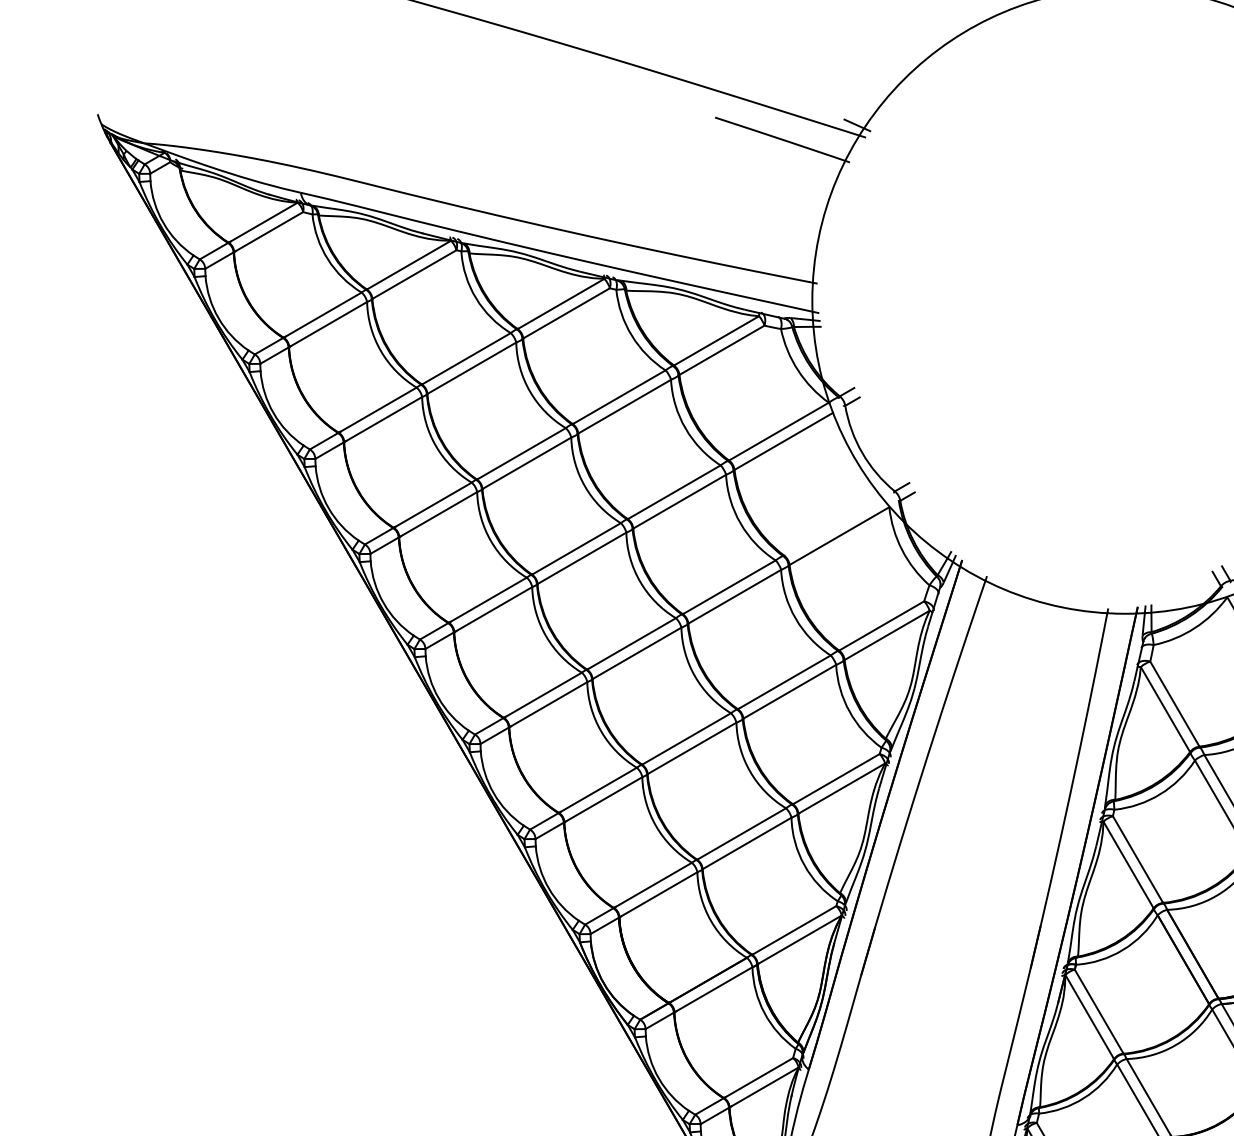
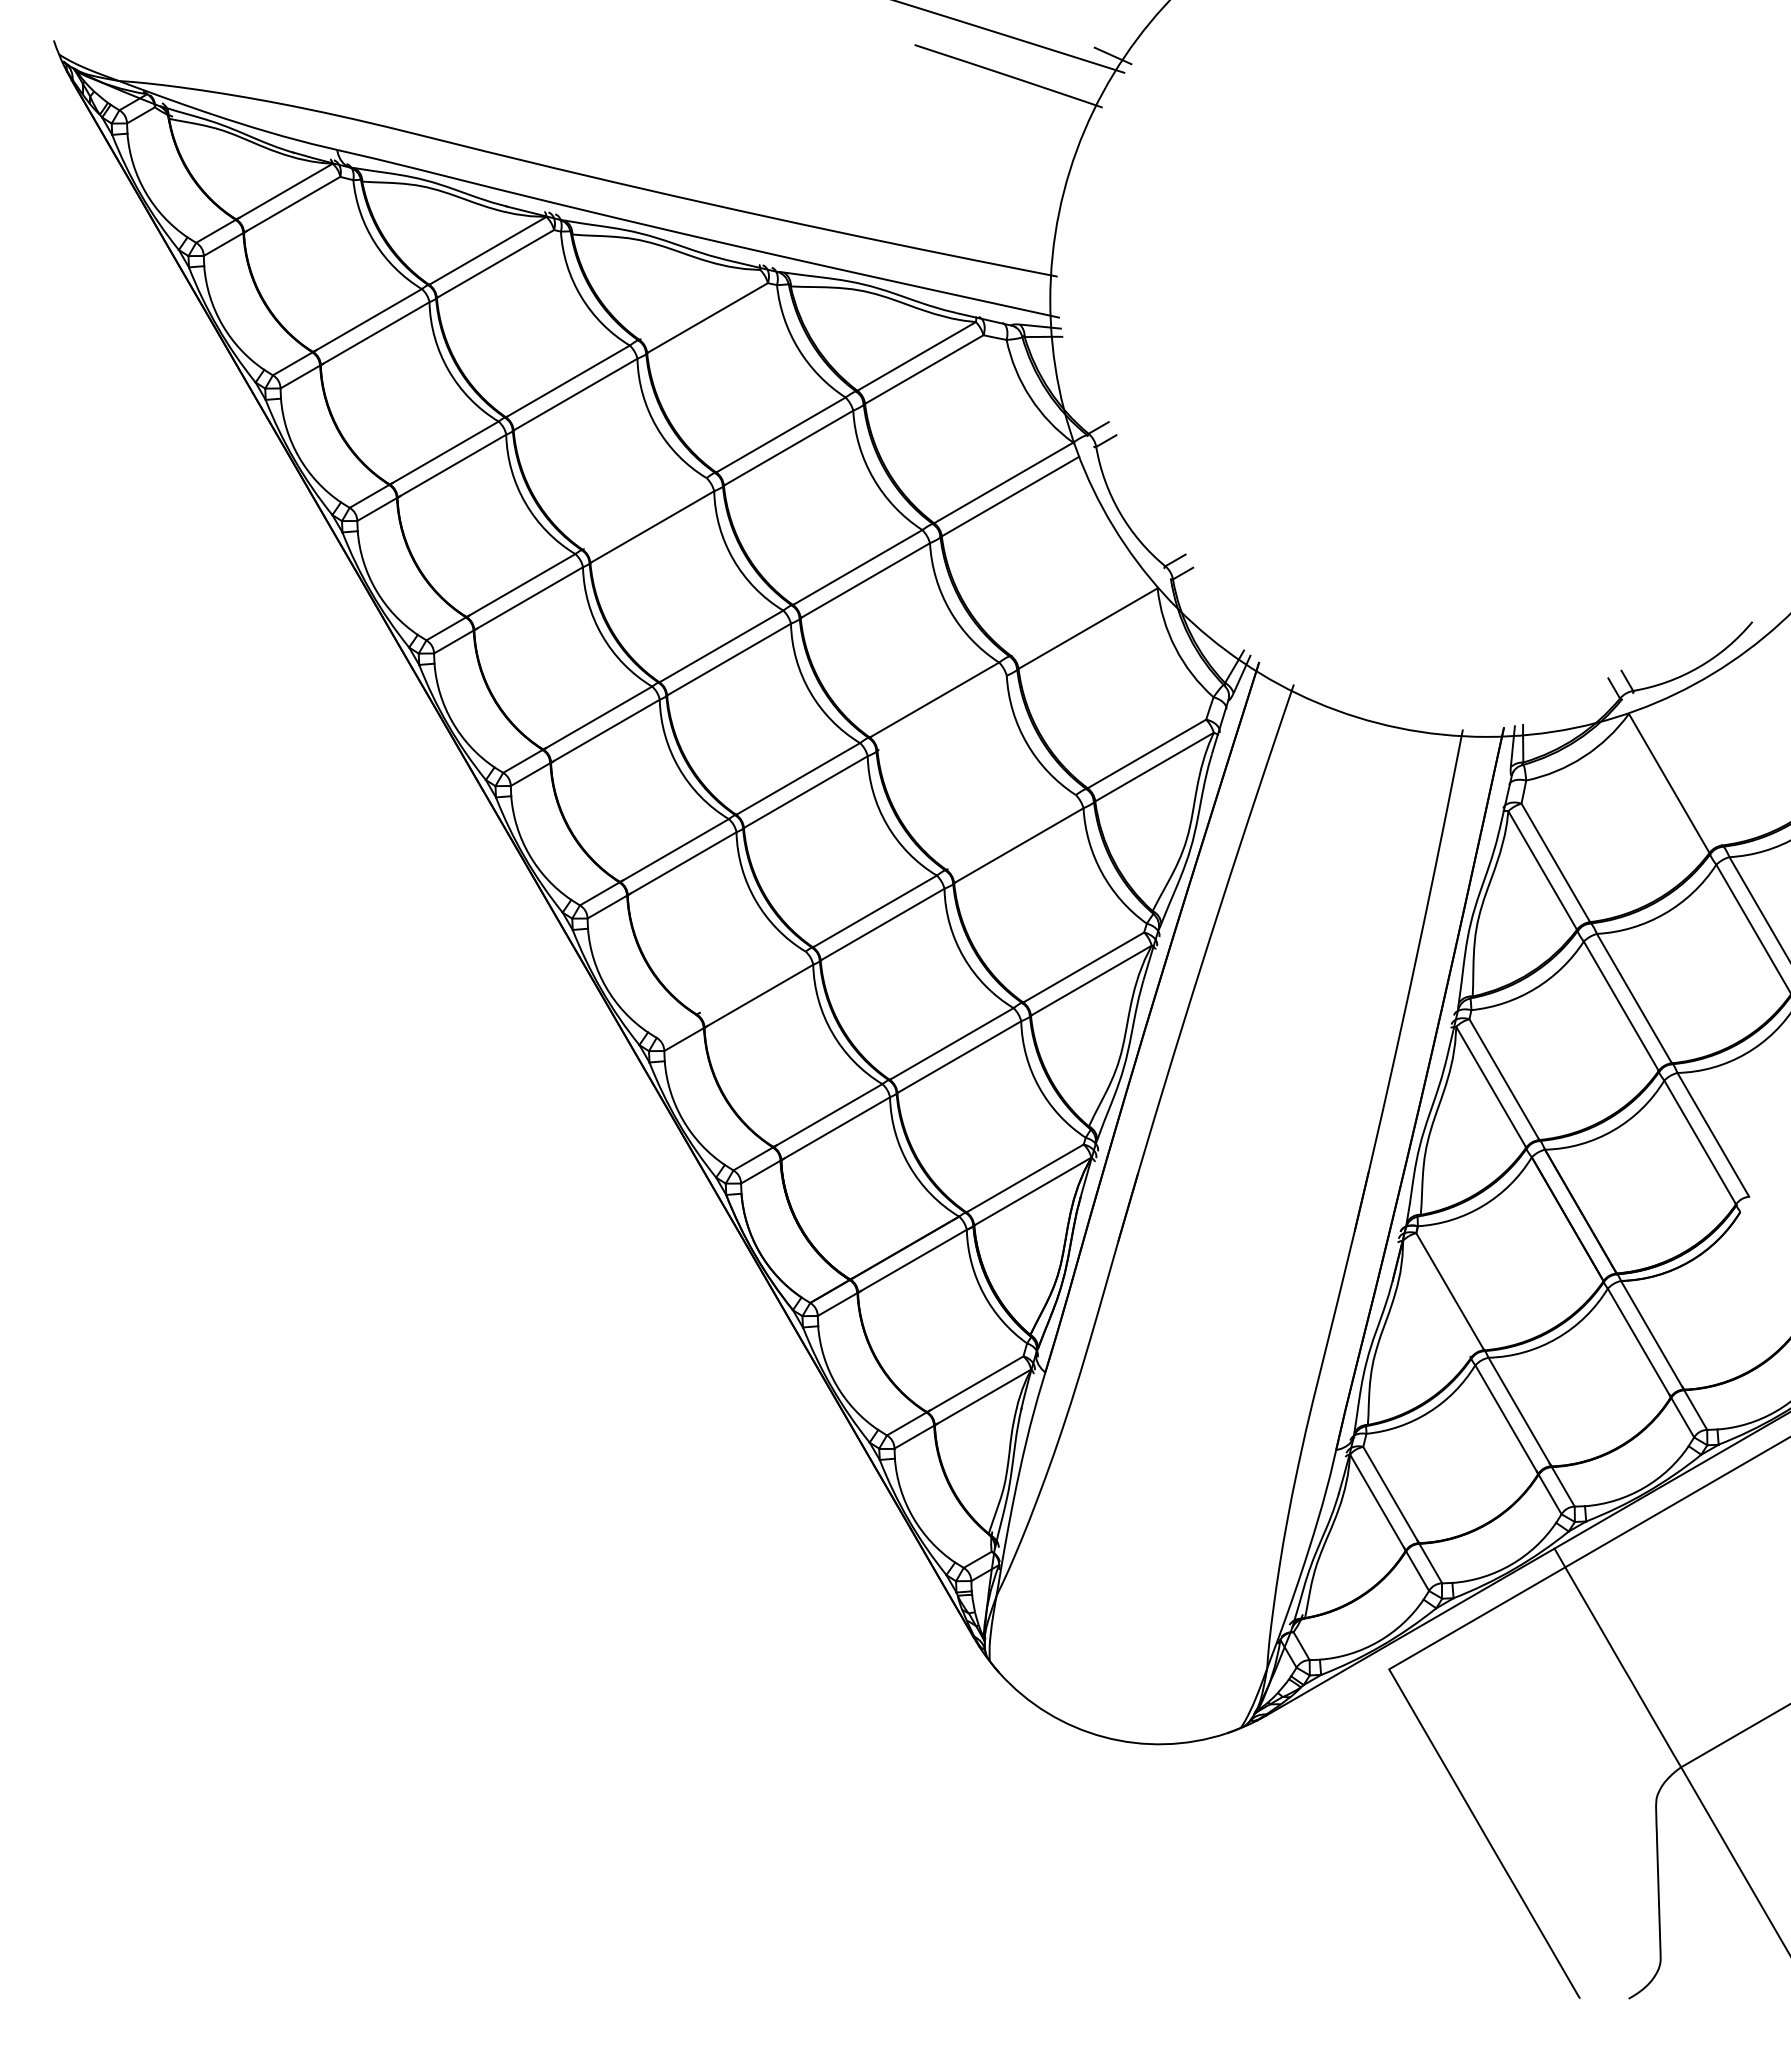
line: (560, 303) -> (699, 304), removed
line: (521, 453) -> (644, 513), removed
line: (734, 596) -> (941, 712), removed
line: (783, 682) -> (1010, 832), removed
line: (582, 798) -> (730, 994), removed
line: (1090, 1016) -> (1437, 1298), removed

